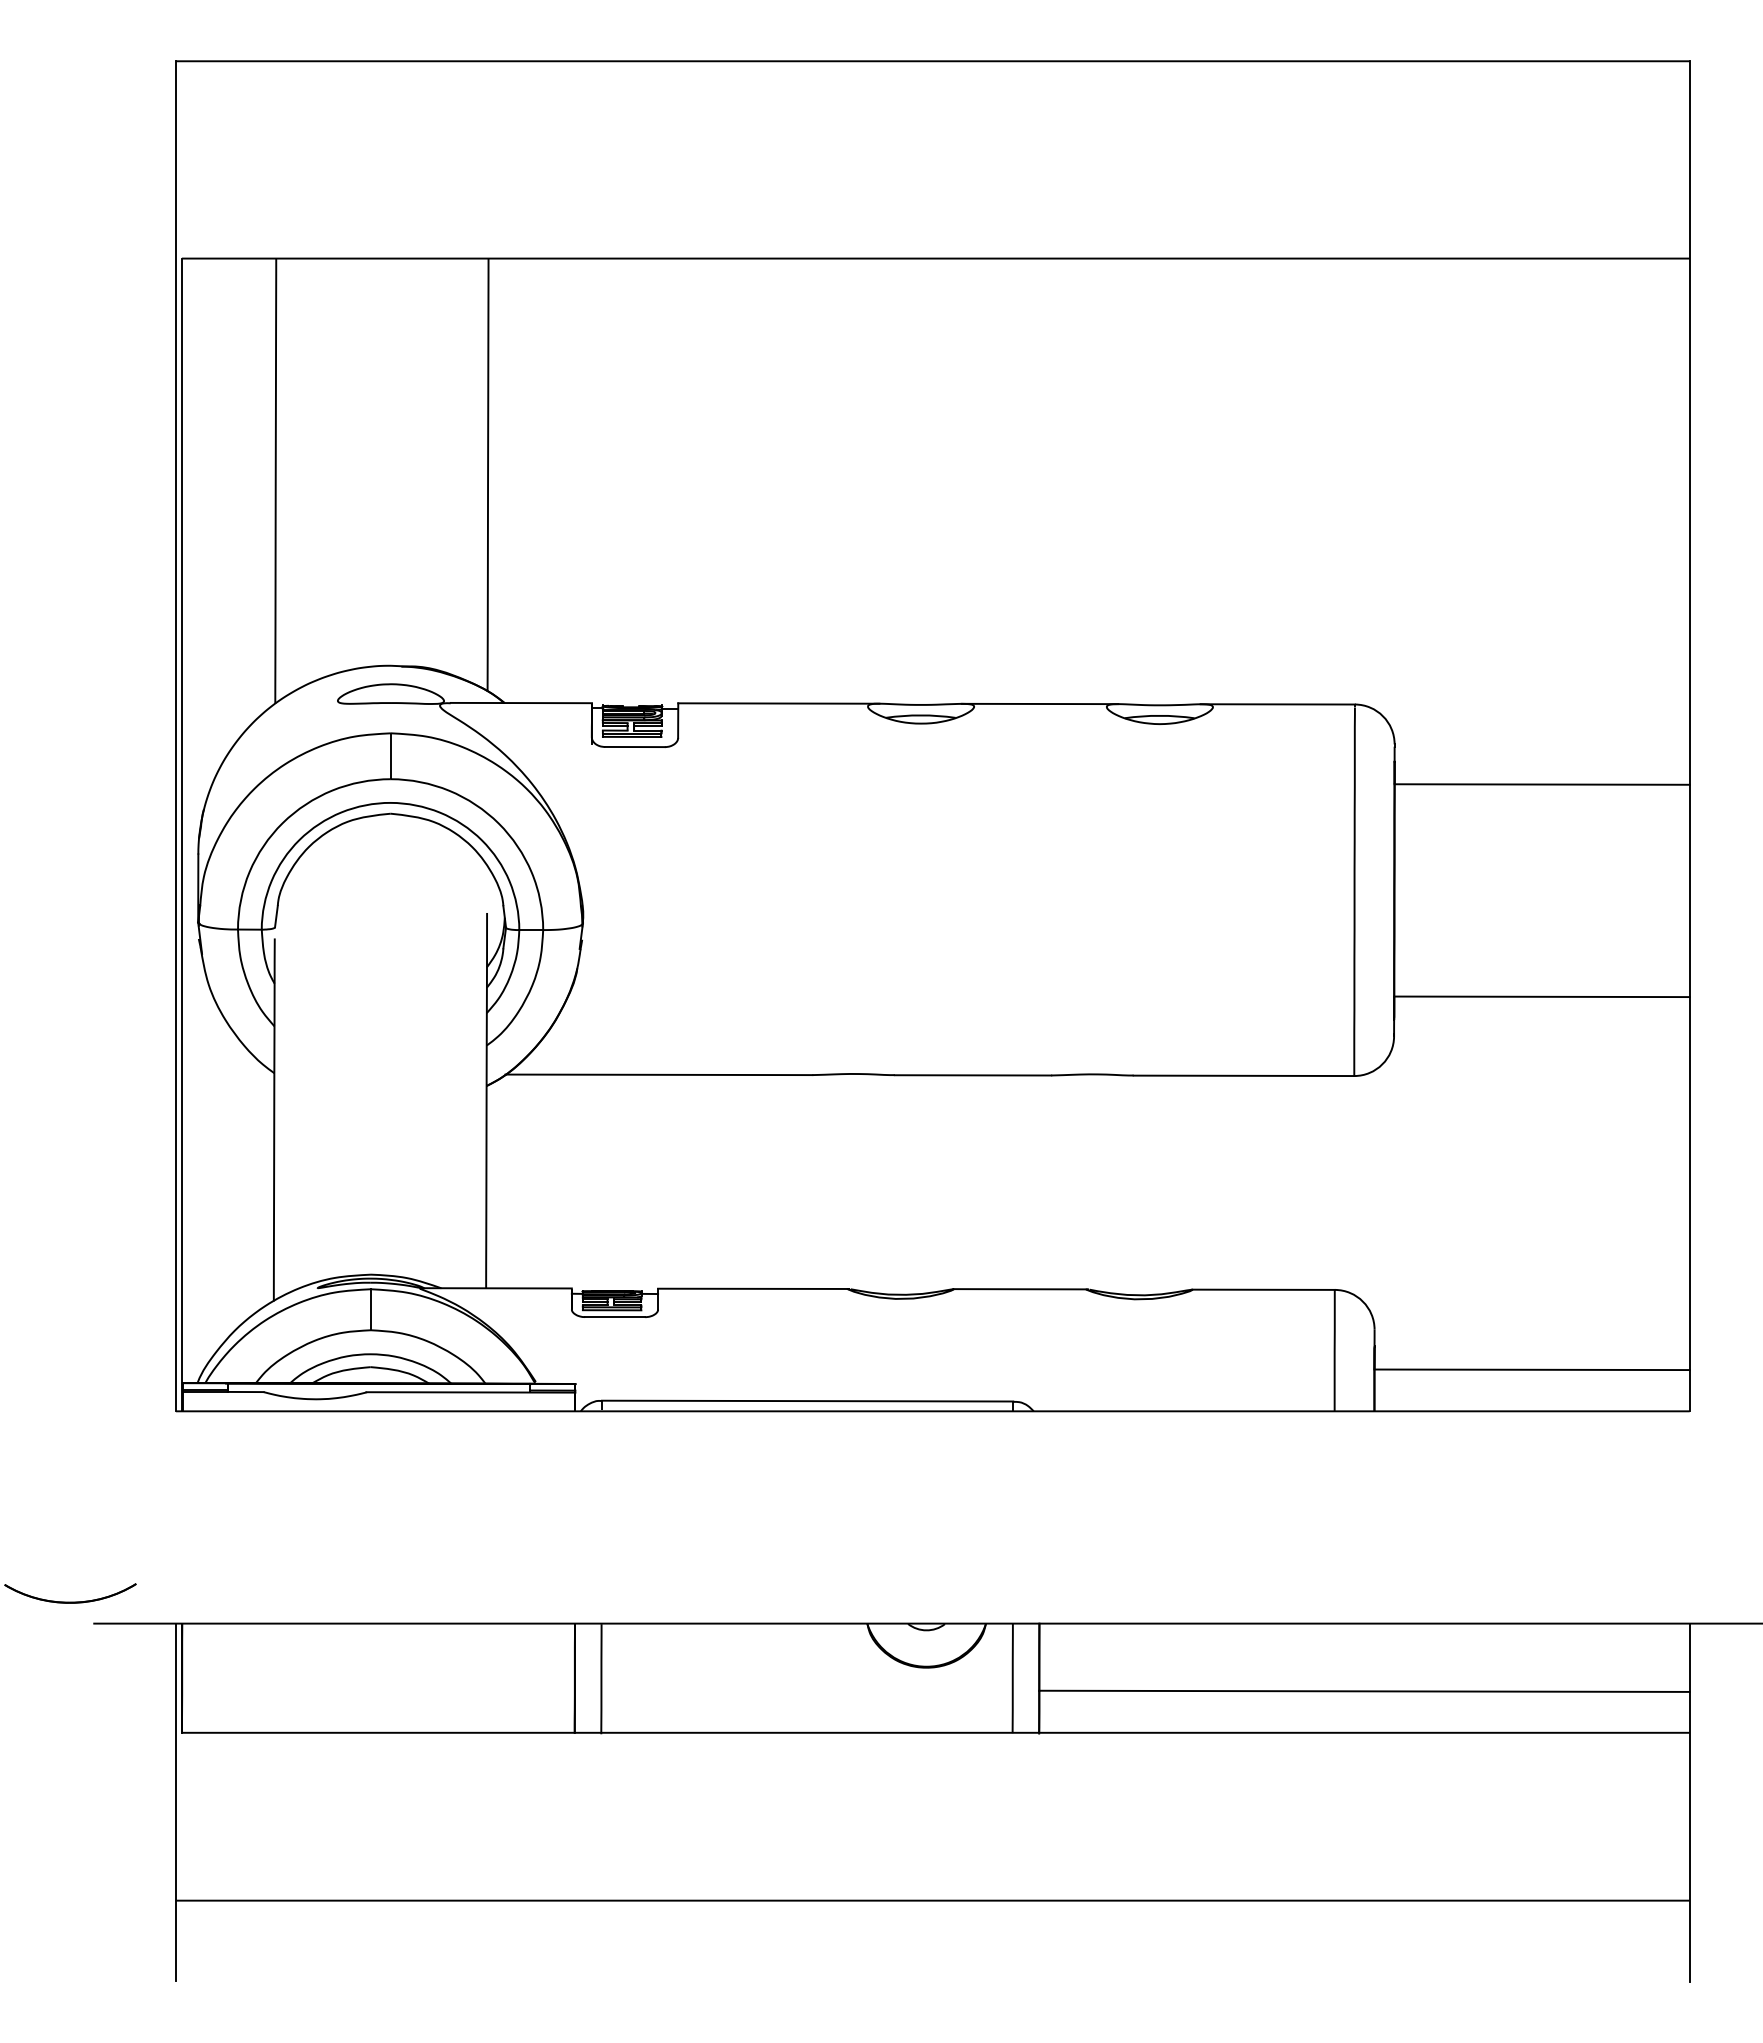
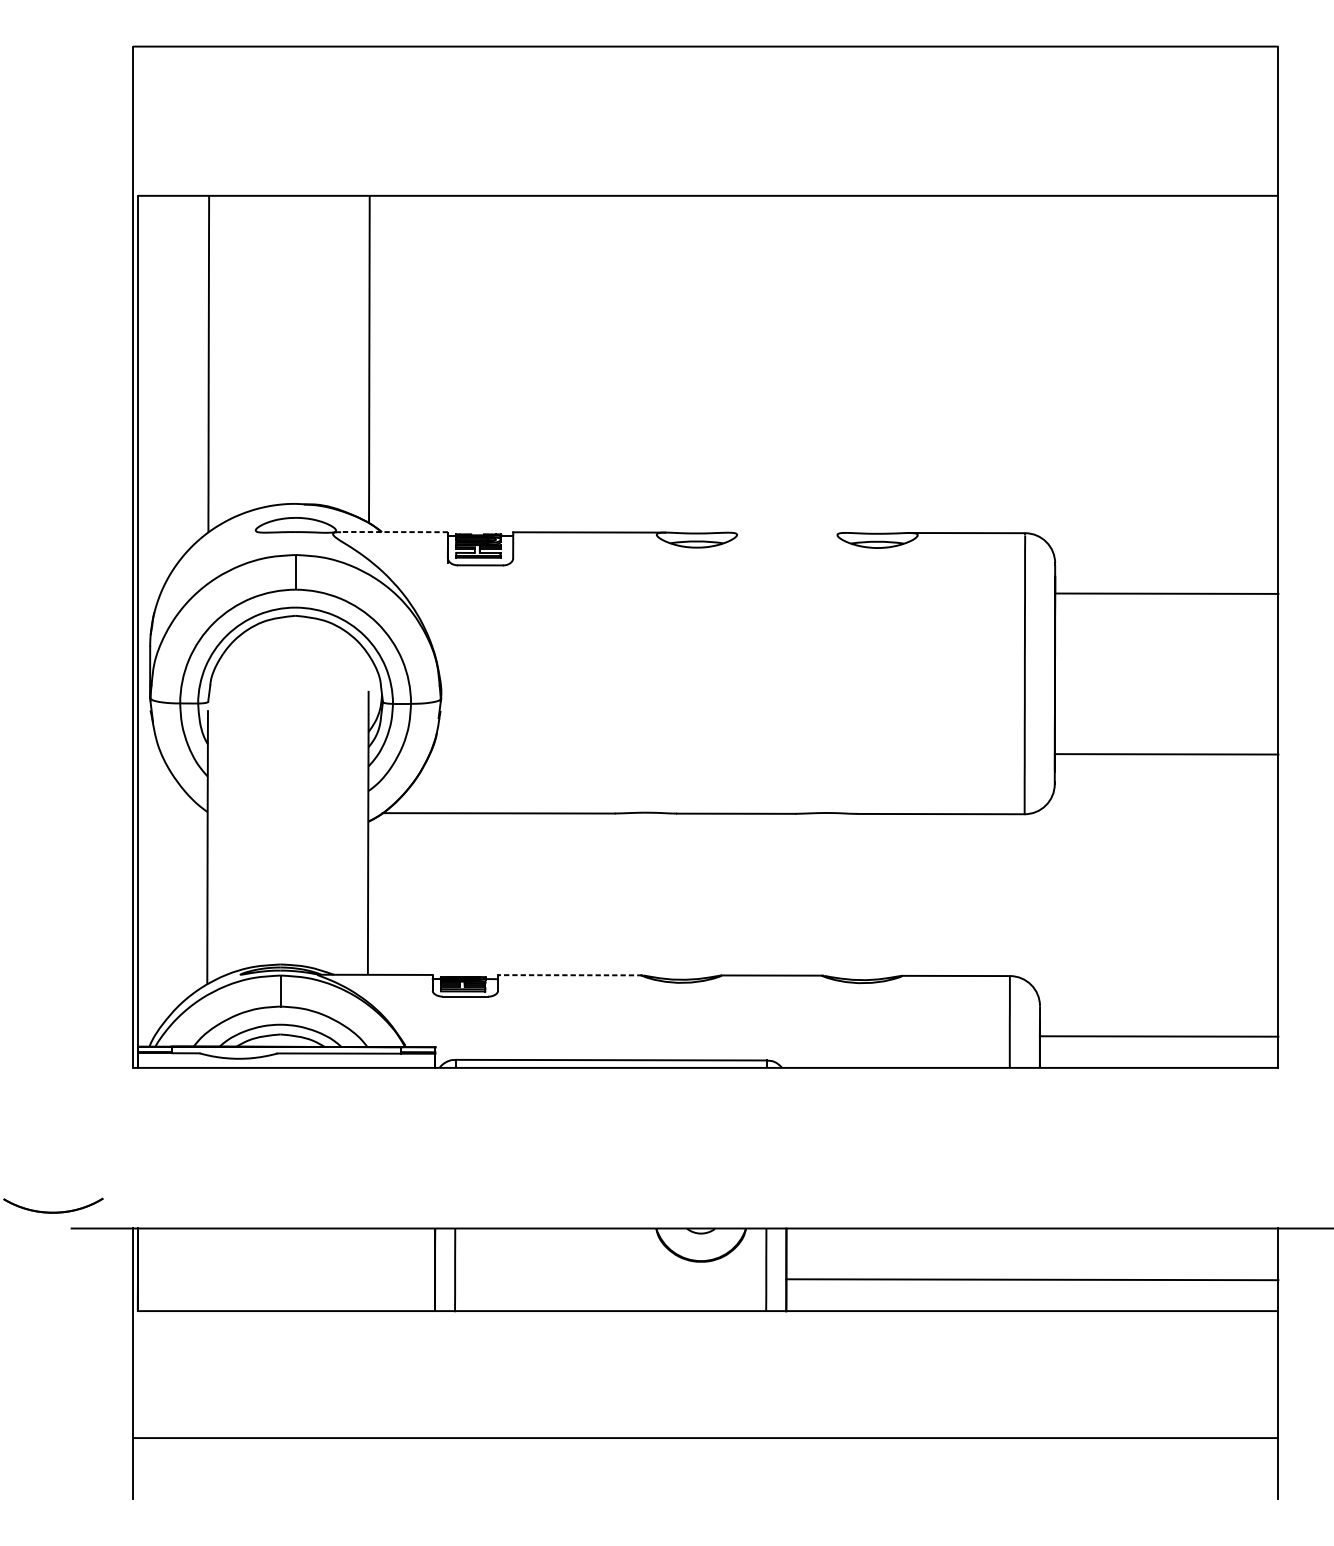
line: (521, 703) -> (394, 532), solid -> dashed
line: (1039, 703) -> (786, 532), removed
line: (753, 1288) -> (570, 974), solid -> dashed

